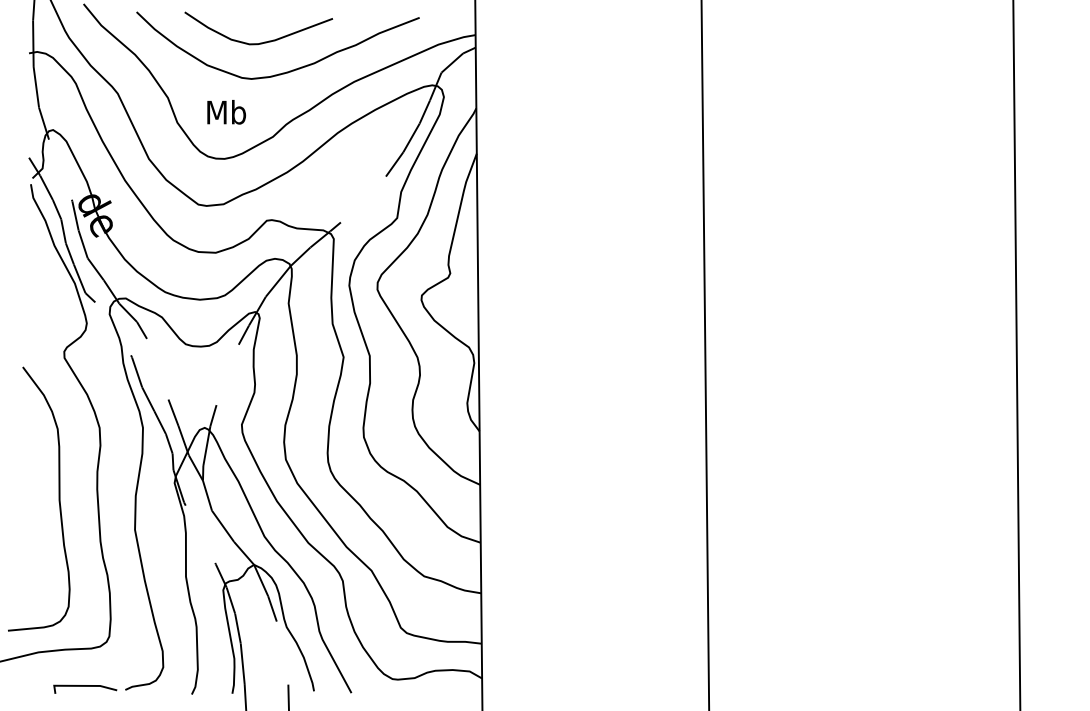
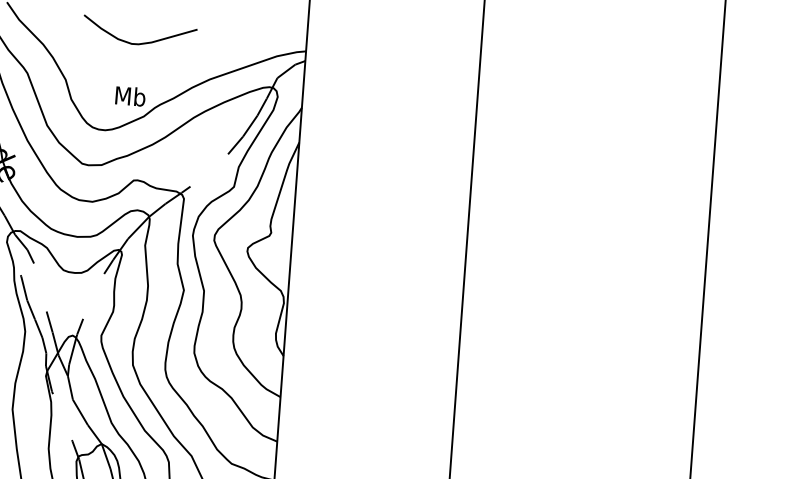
curve: (282, 72) -> (155, 67), removed
text: (226, 112) -> (130, 96), moved

